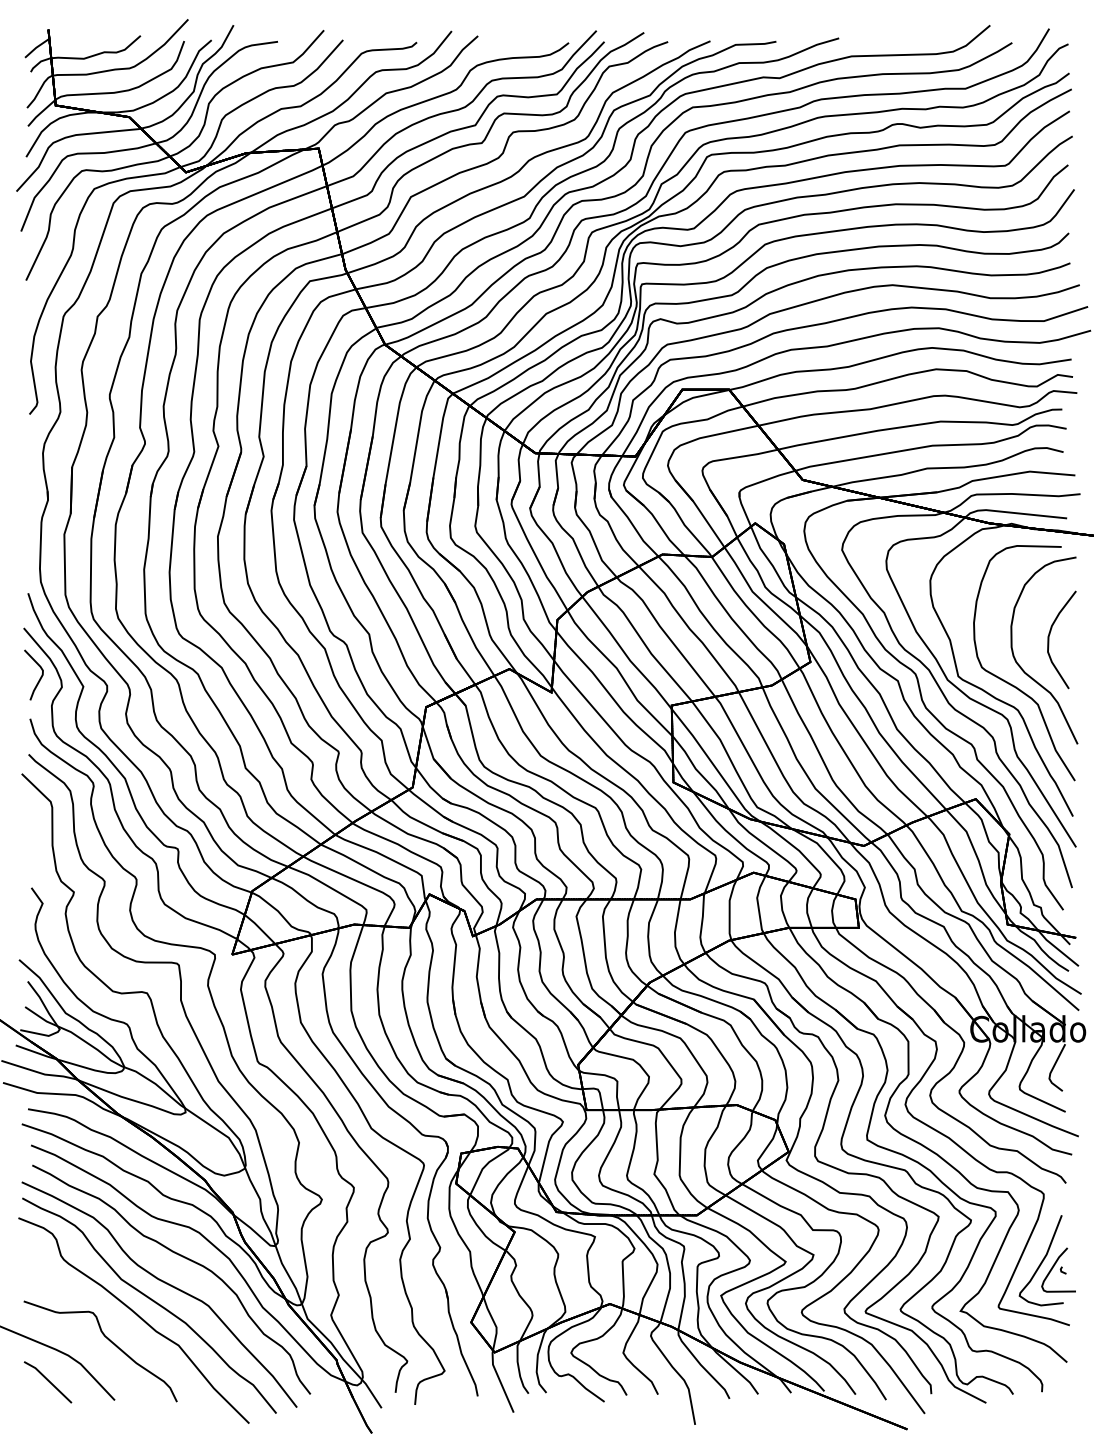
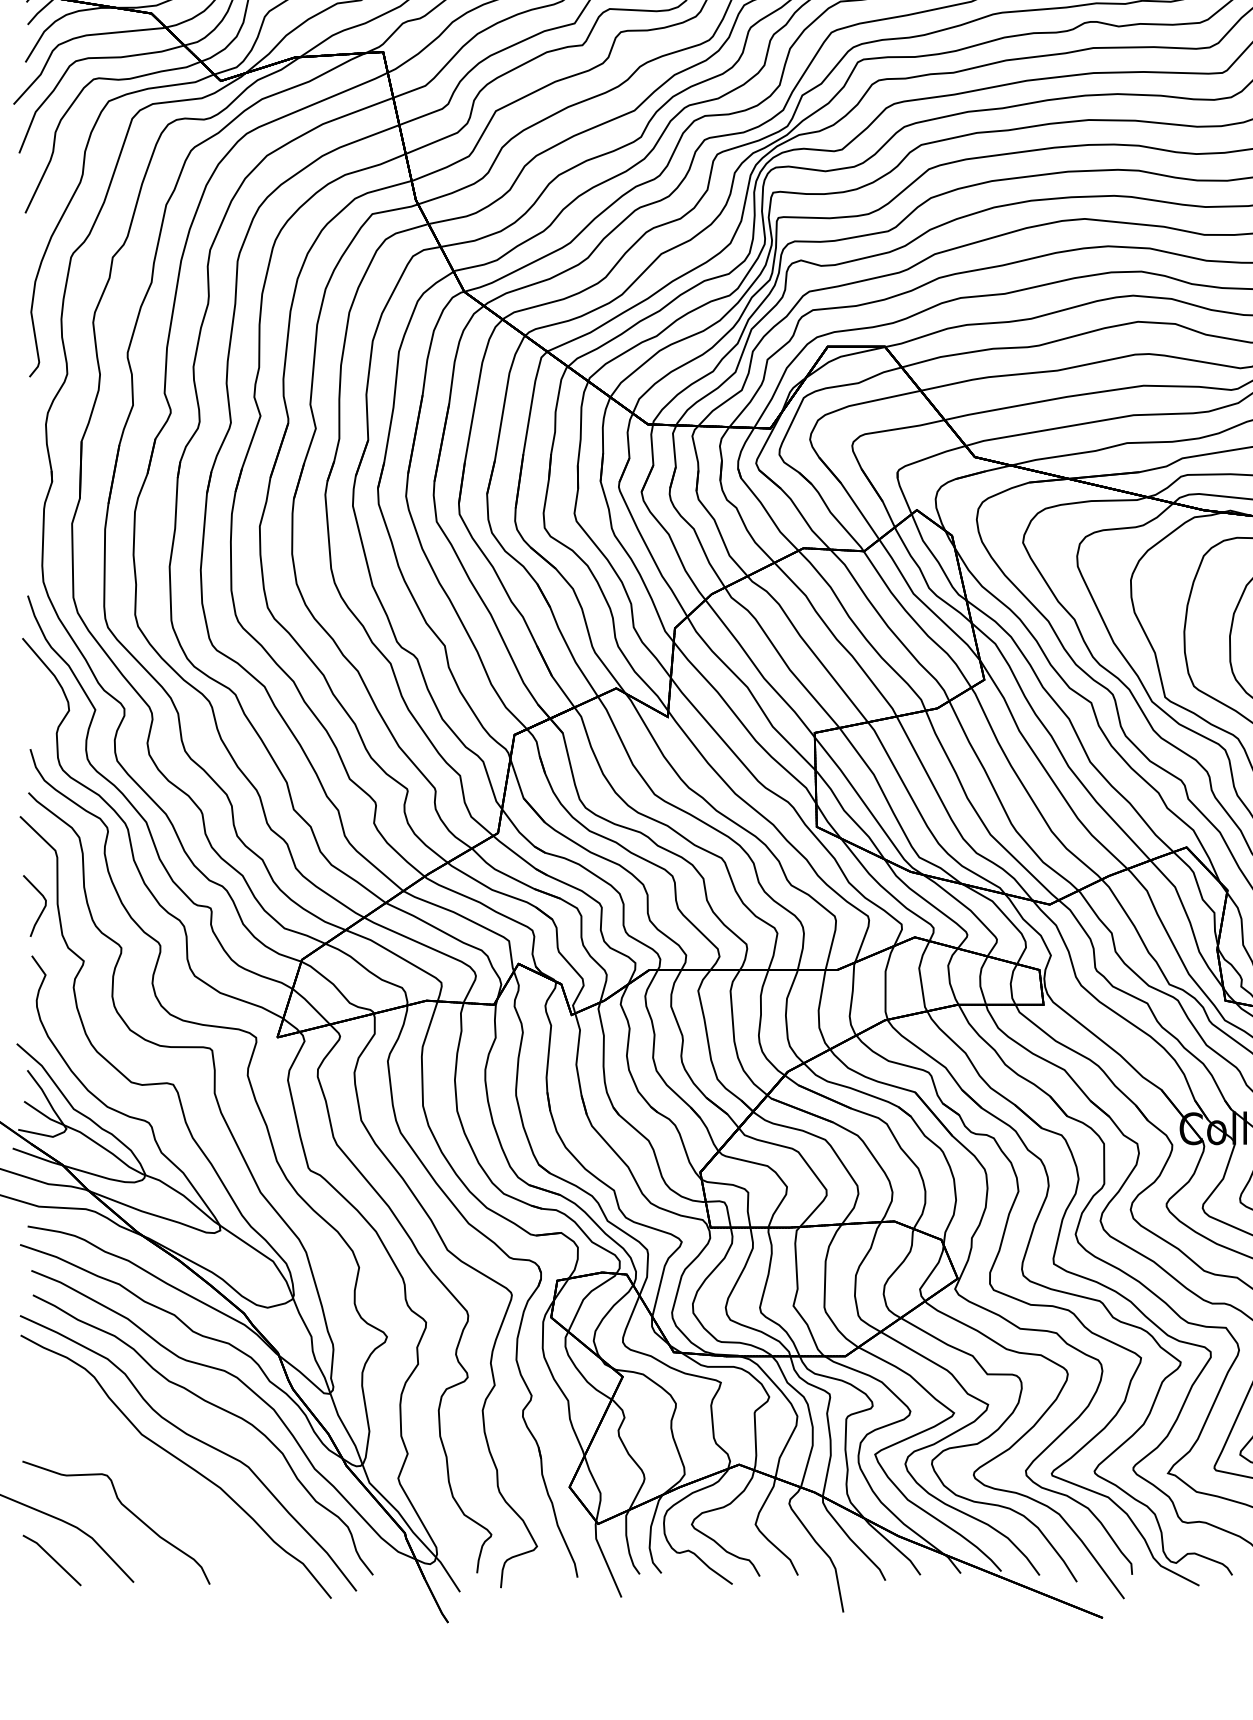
curve: (39, 678) -> (41, 910), moved
curve: (137, 1316) -> (161, 1479), removed

